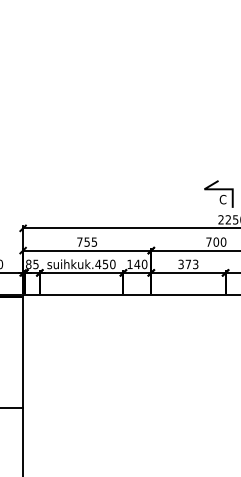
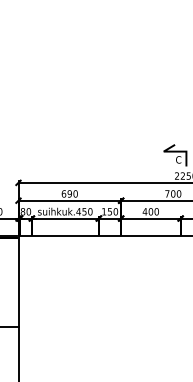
text: (87, 241) -> (70, 193), 755 -> 690
text: (35, 264) -> (28, 211), 85 -> 80
text: (137, 264) -> (110, 211), 140 -> 150
text: (188, 264) -> (150, 211), 373 -> 400

